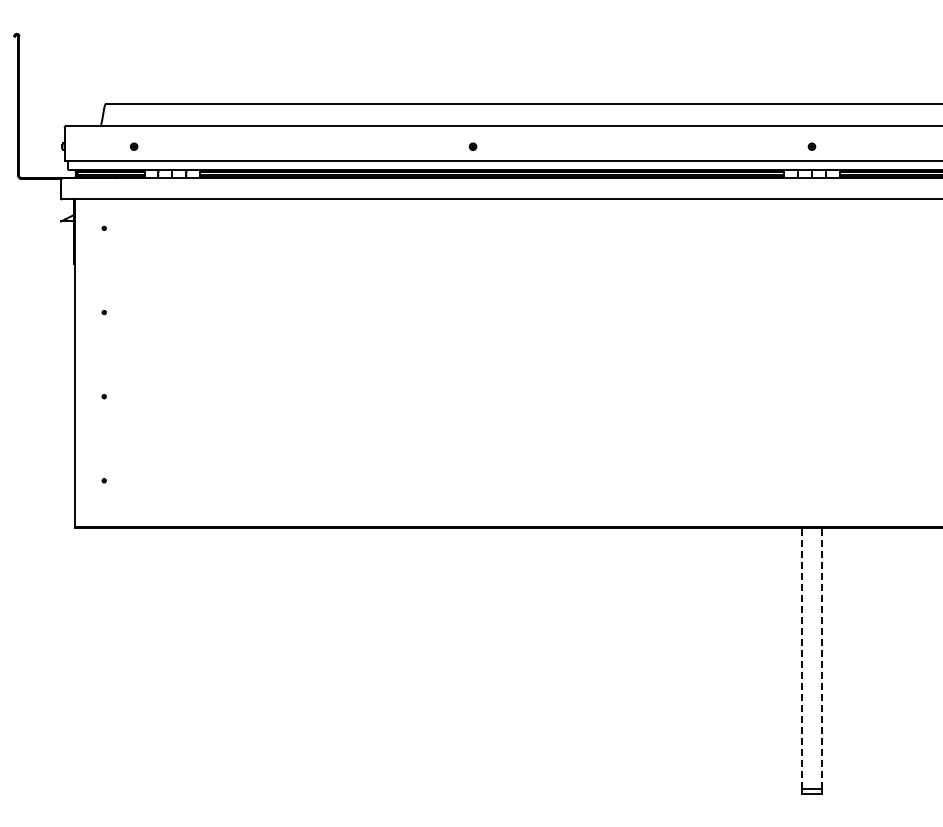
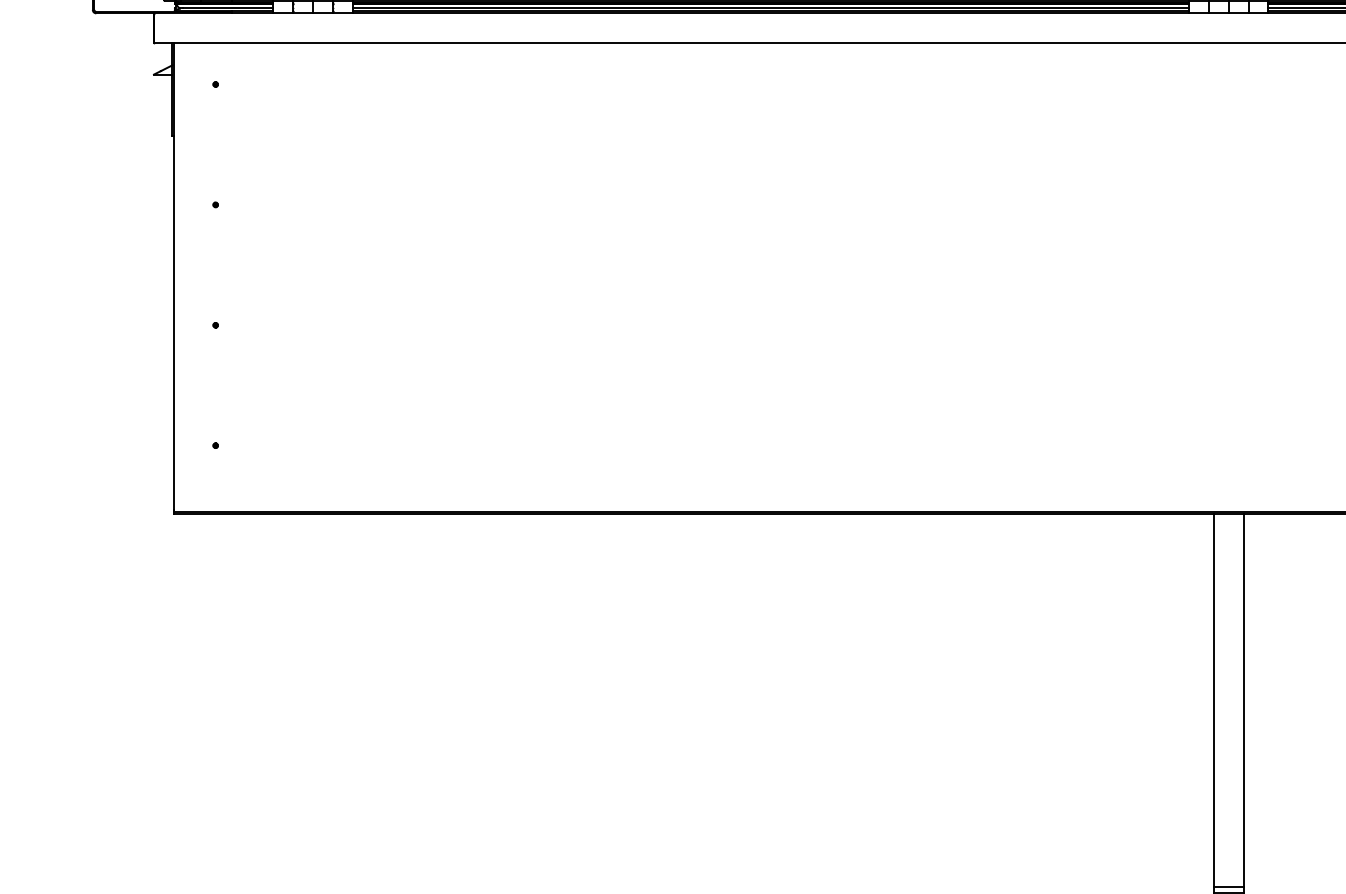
line: (801, 658) -> (1213, 700), dashed -> solid
line: (822, 658) -> (1243, 700), dashed -> solid

